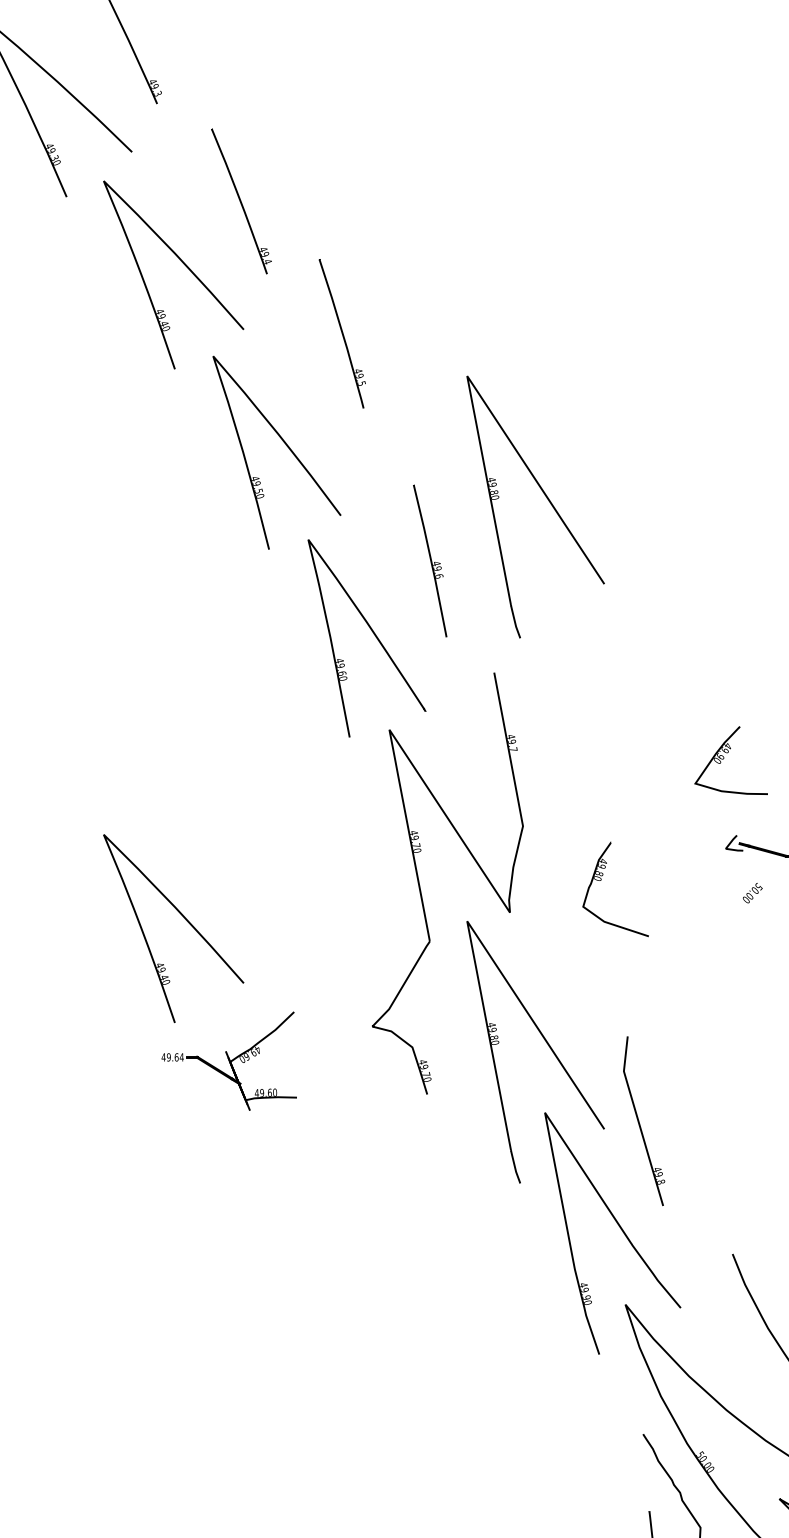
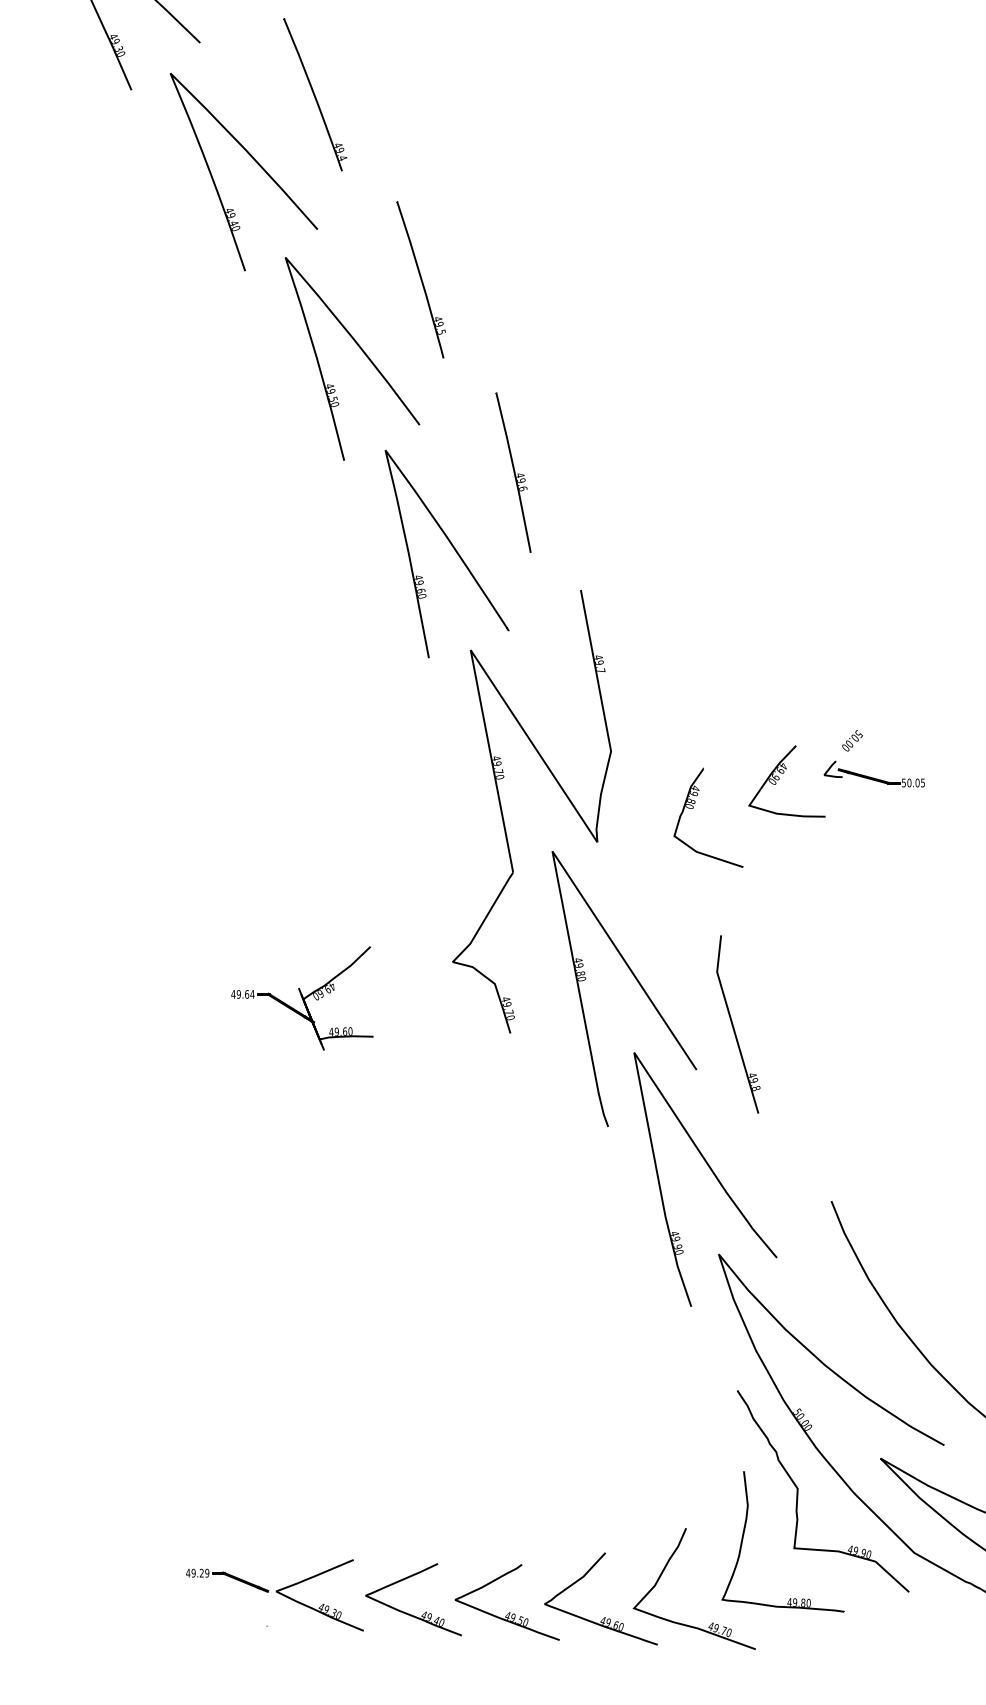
part: (341, 333) -> (420, 279), moved
part: (546, 498) -> (635, 406), removed
part: (724, 758) -> (779, 779), moved
text: (752, 892) -> (852, 740), moved
part: (185, 920) -> (256, 850), removed
part: (644, 1121) -> (738, 1024), moved

